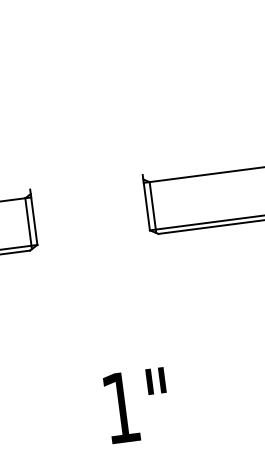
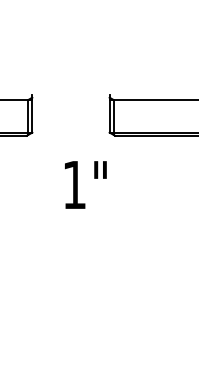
text: (136, 405) -> (85, 184), moved

